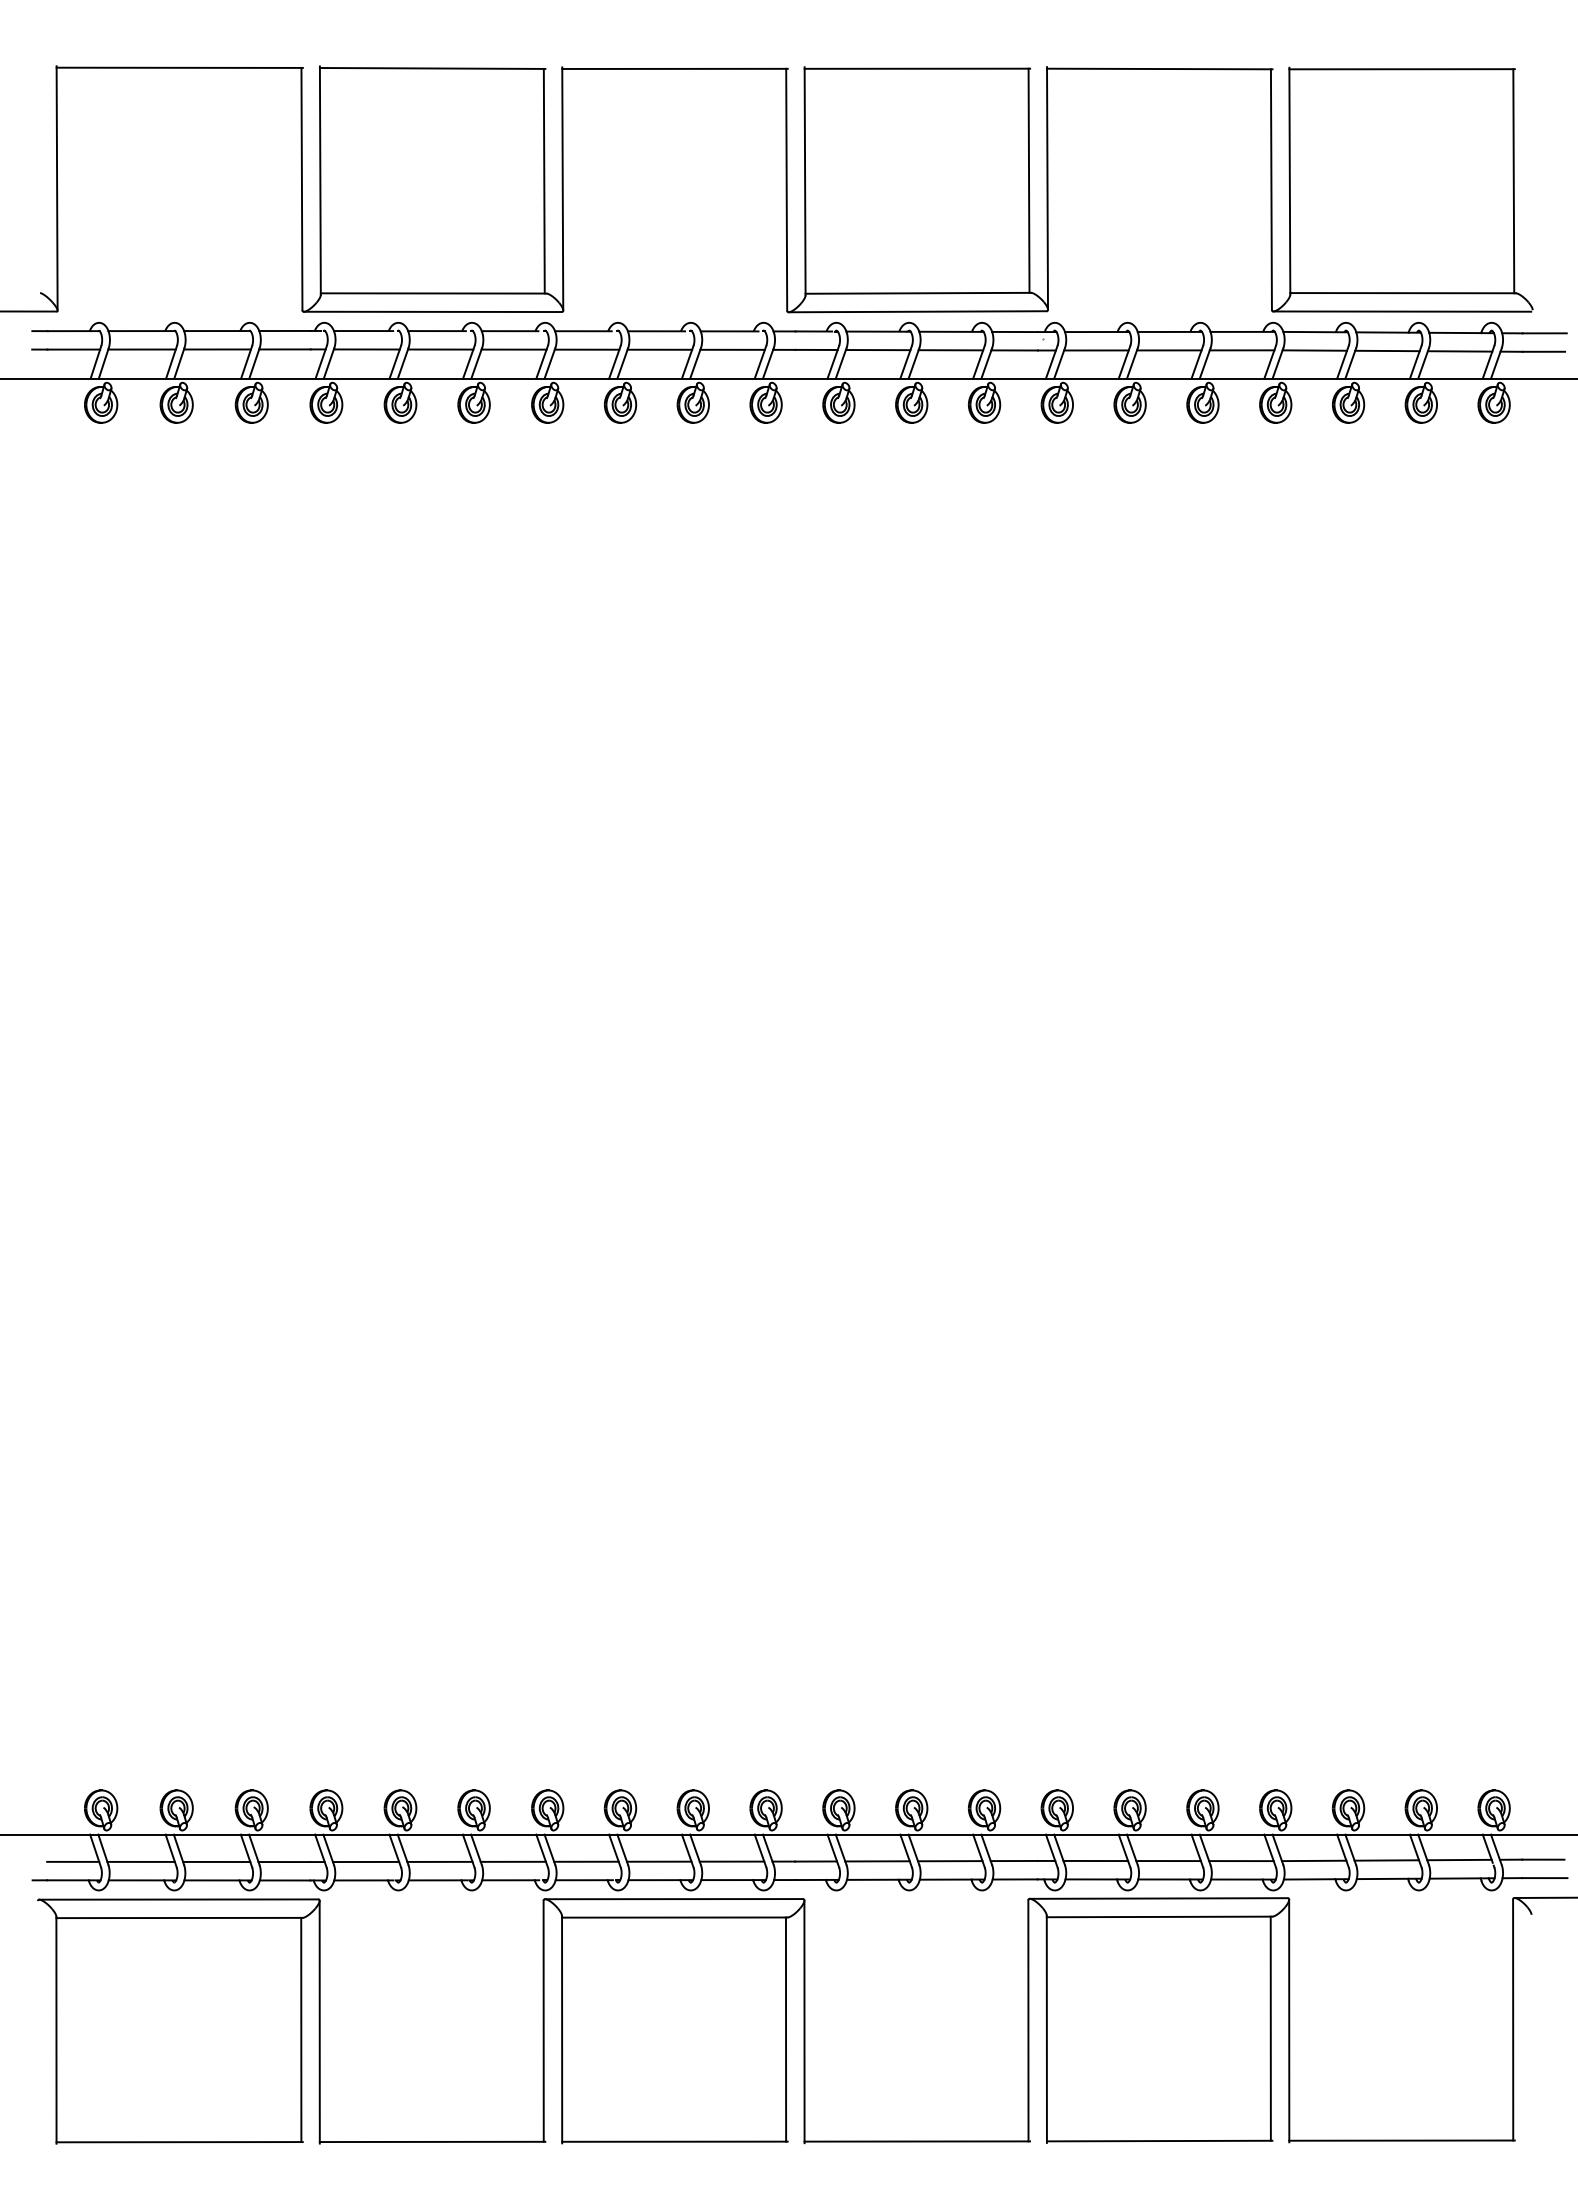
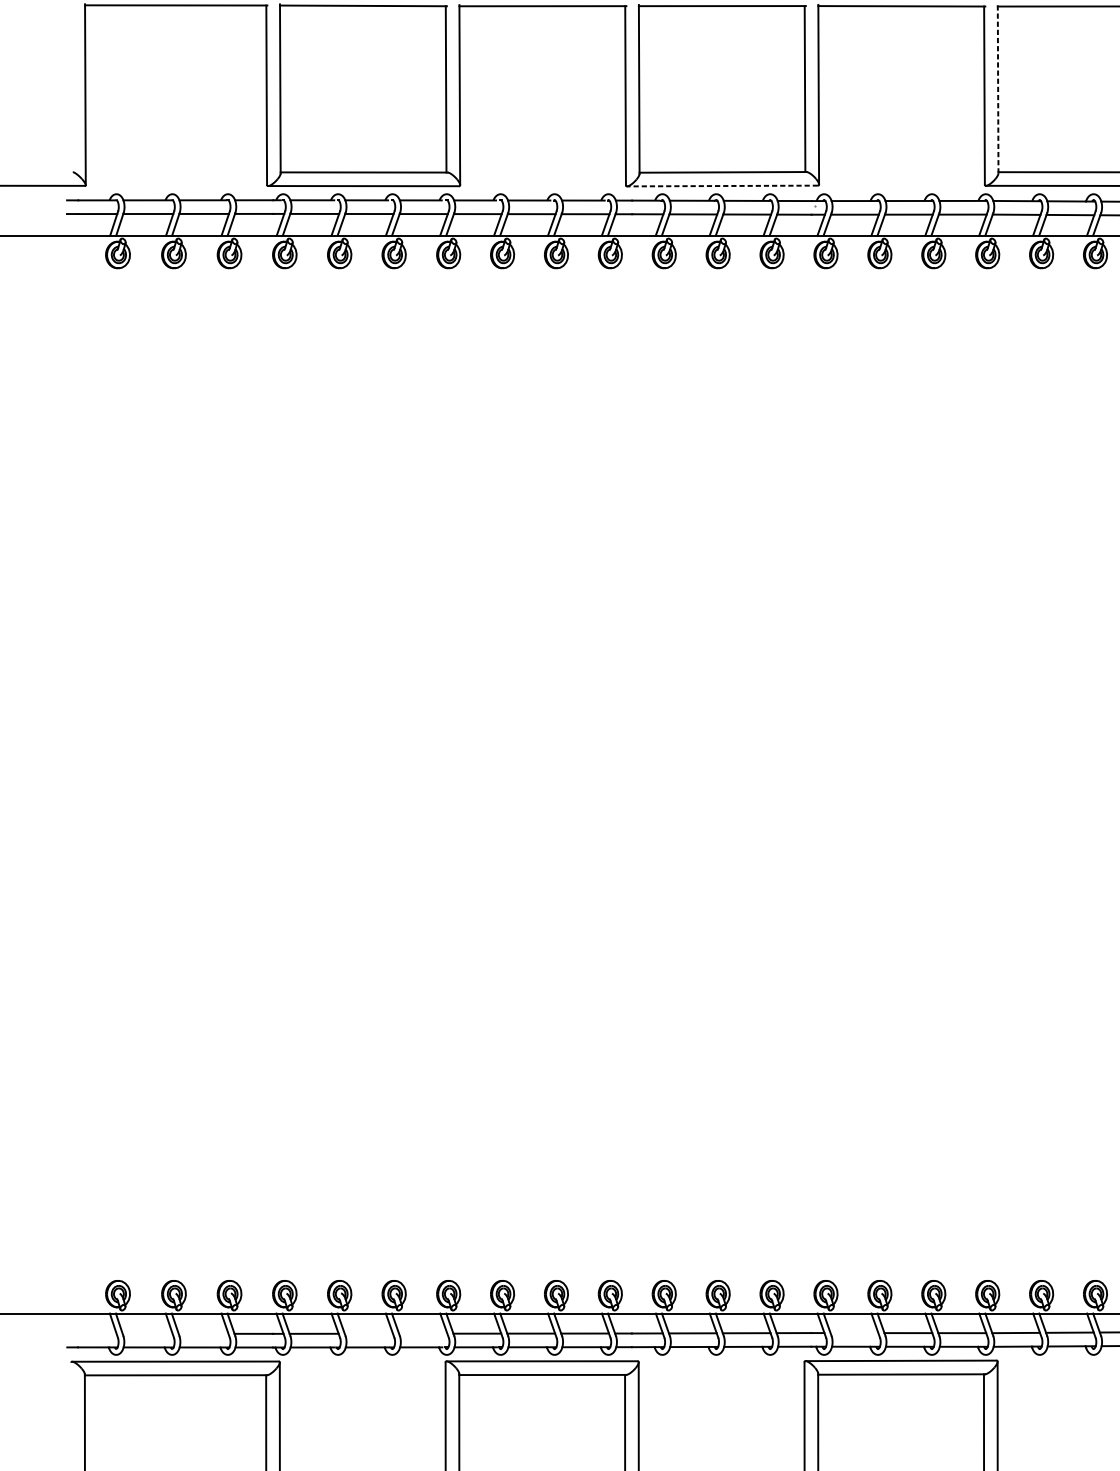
line: (1289, 181) -> (997, 89), solid -> dashed
line: (917, 311) -> (722, 185), solid -> dashed
line: (1095, 1860) -> (854, 1332), removed
line: (73, 1861) -> (97, 1333), removed
line: (140, 1861) -> (147, 1333), removed
line: (216, 1861) -> (203, 1333), removed
line: (439, 1861) -> (368, 1333), removed
line: (512, 1861) -> (422, 1333), removed

